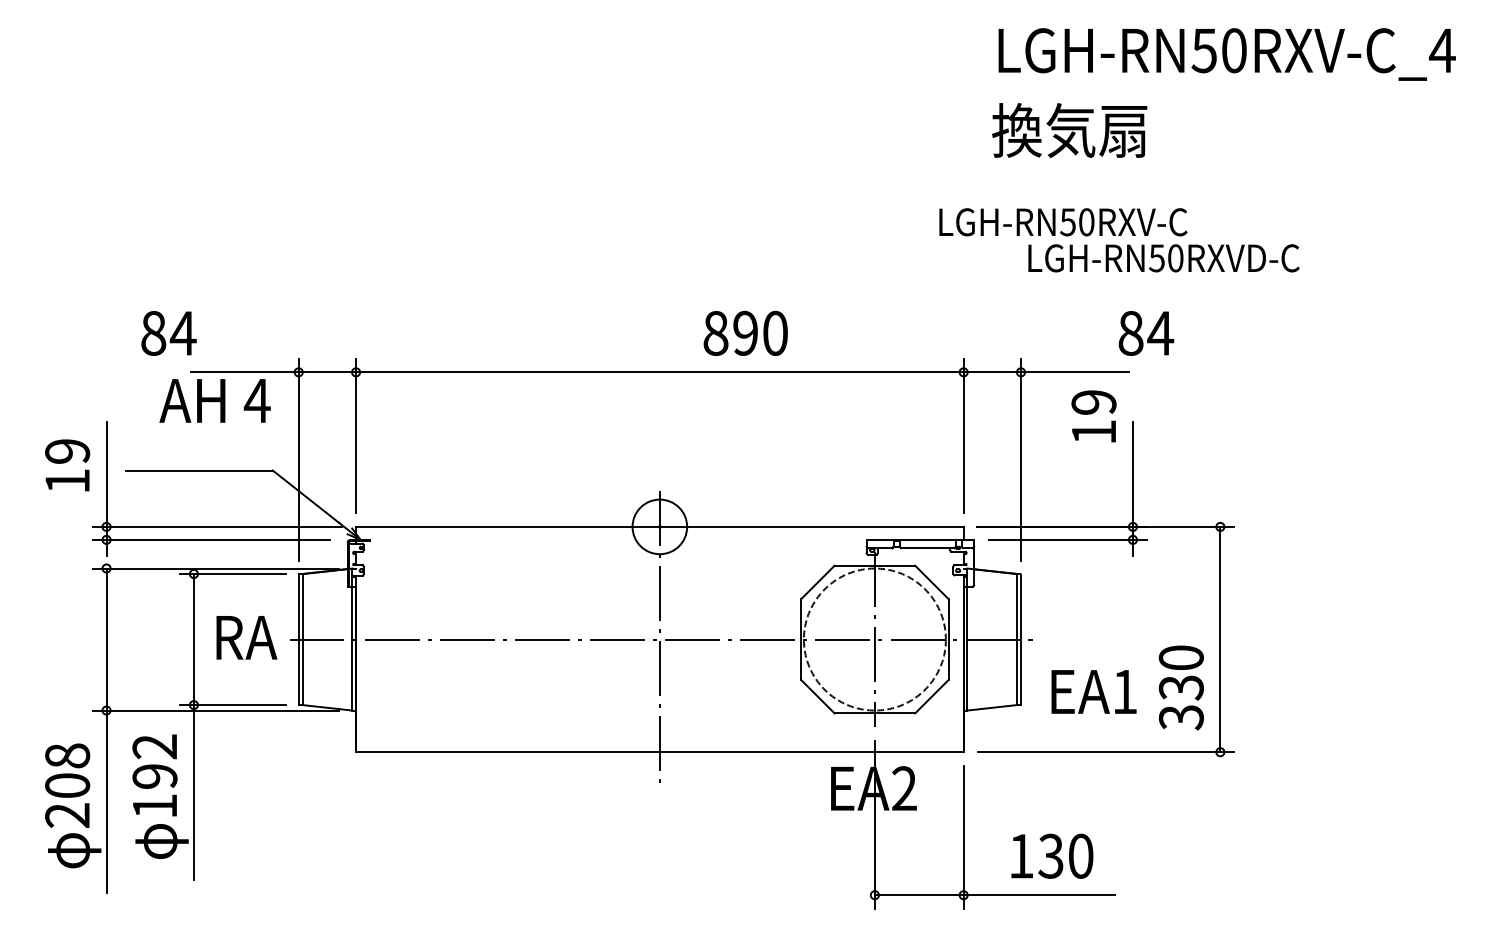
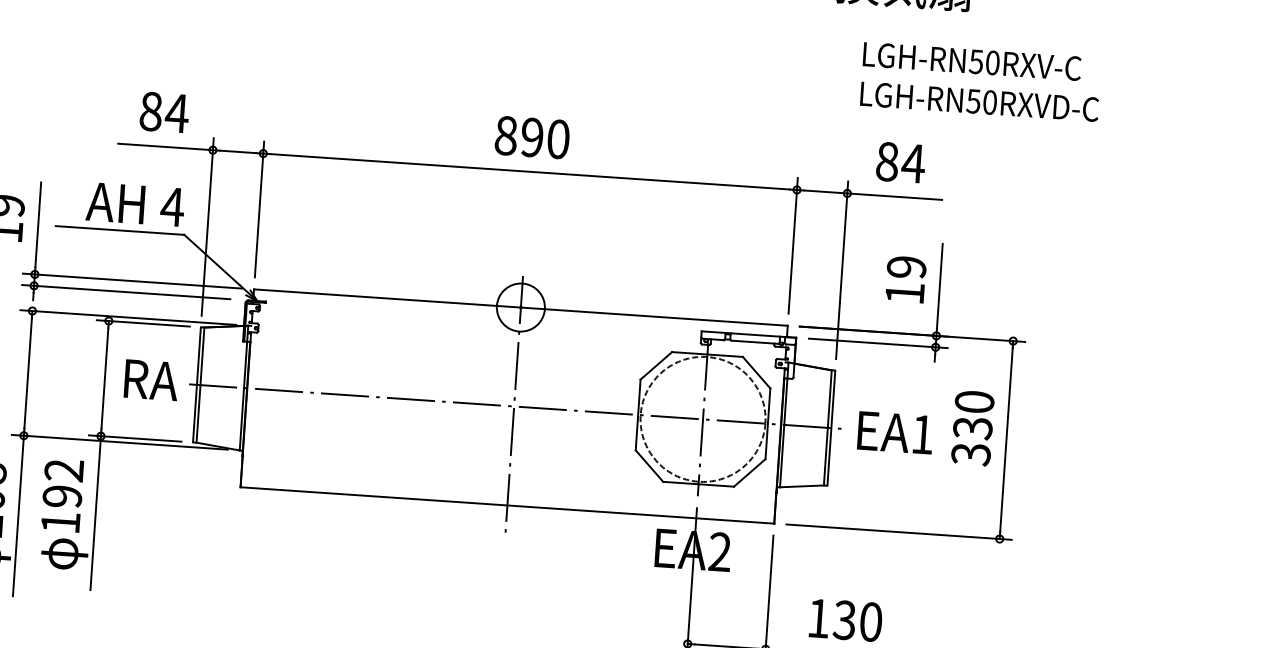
text: (1063, 222) -> (972, 61), moved
text: (745, 332) -> (532, 136), moved
text: (168, 333) -> (164, 112), moved
text: (1146, 333) -> (901, 162), moved
text: (214, 400) -> (134, 204), moved
text: (1093, 416) -> (905, 279), moved
text: (1180, 687) -> (972, 427), moved
text: (1093, 691) -> (895, 432), moved

